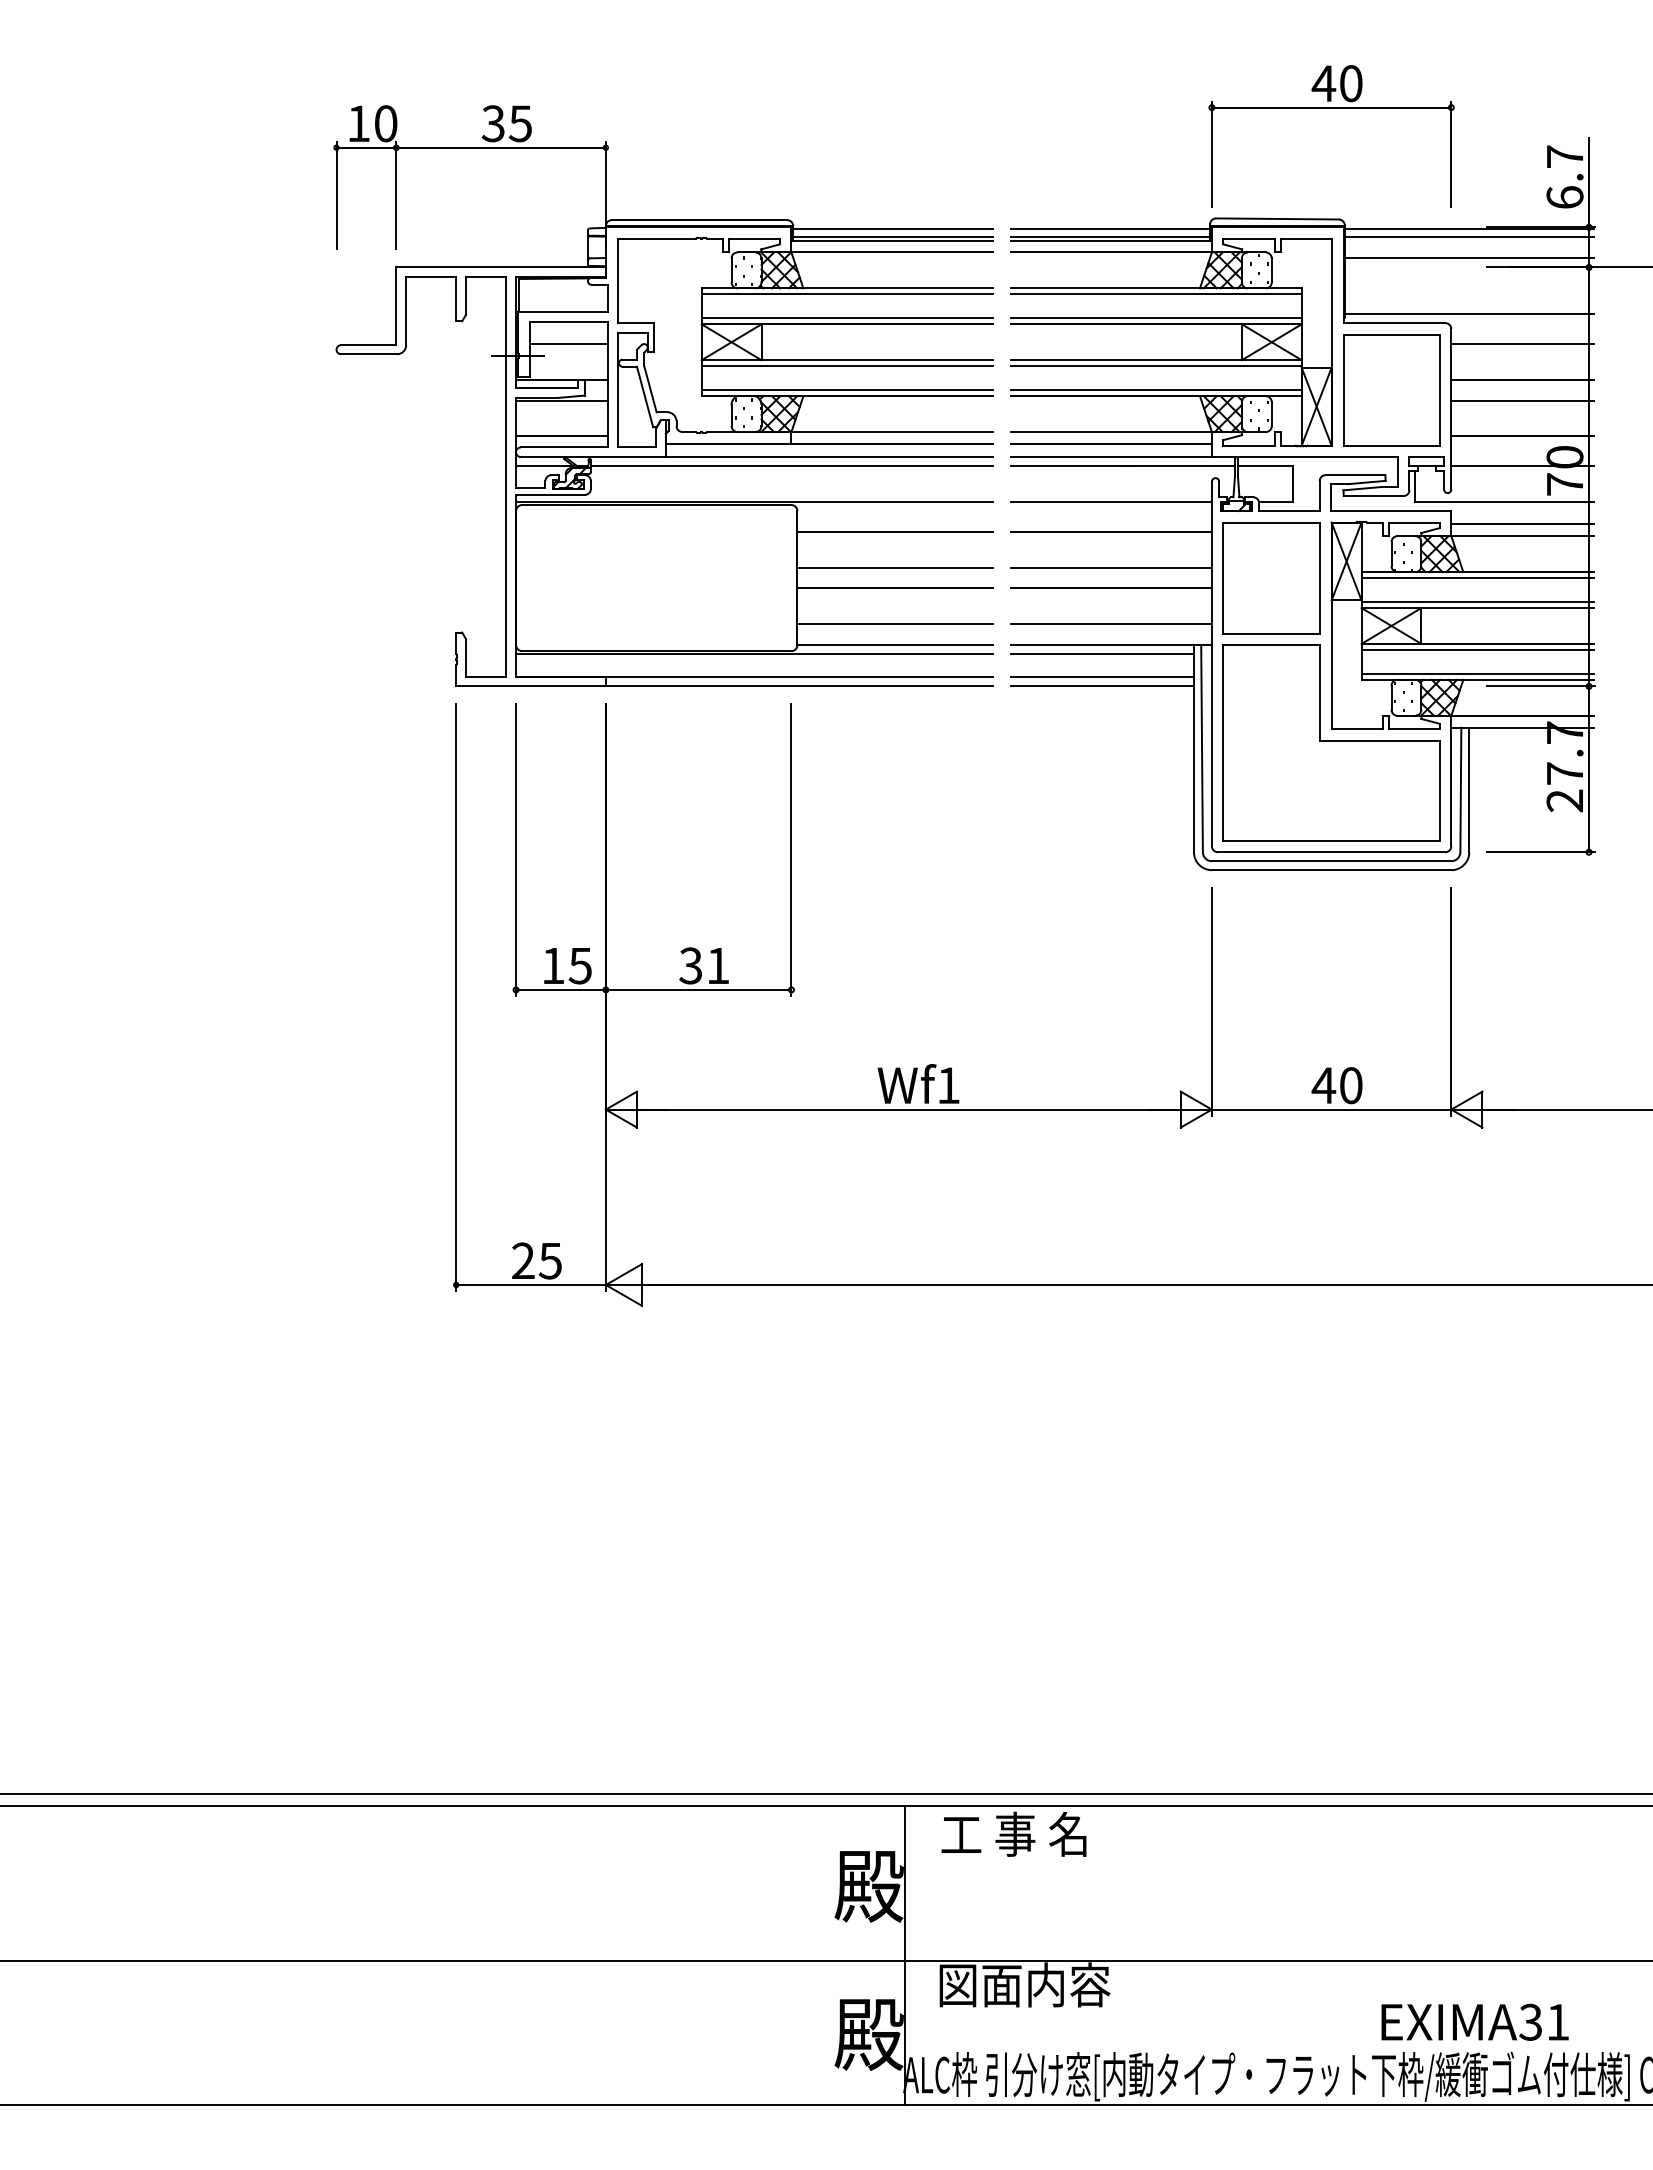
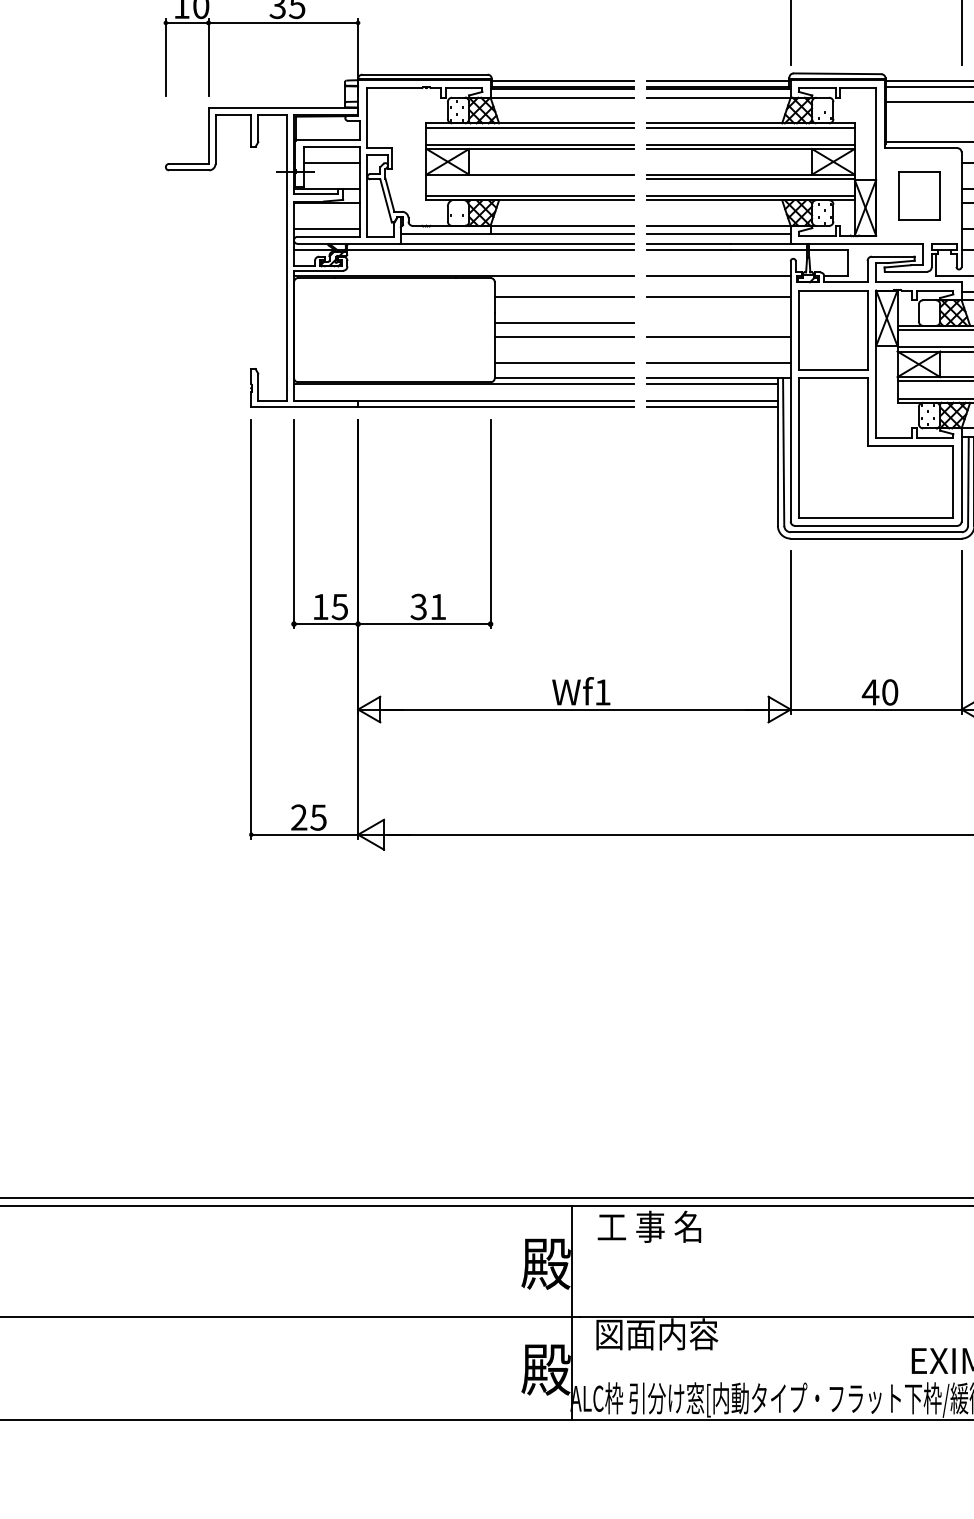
line: (846, 366) -> (529, 179), removed
part: (1391, 390) -> (918, 196), size x0.6
line: (1110, 567) -> (718, 322), removed

